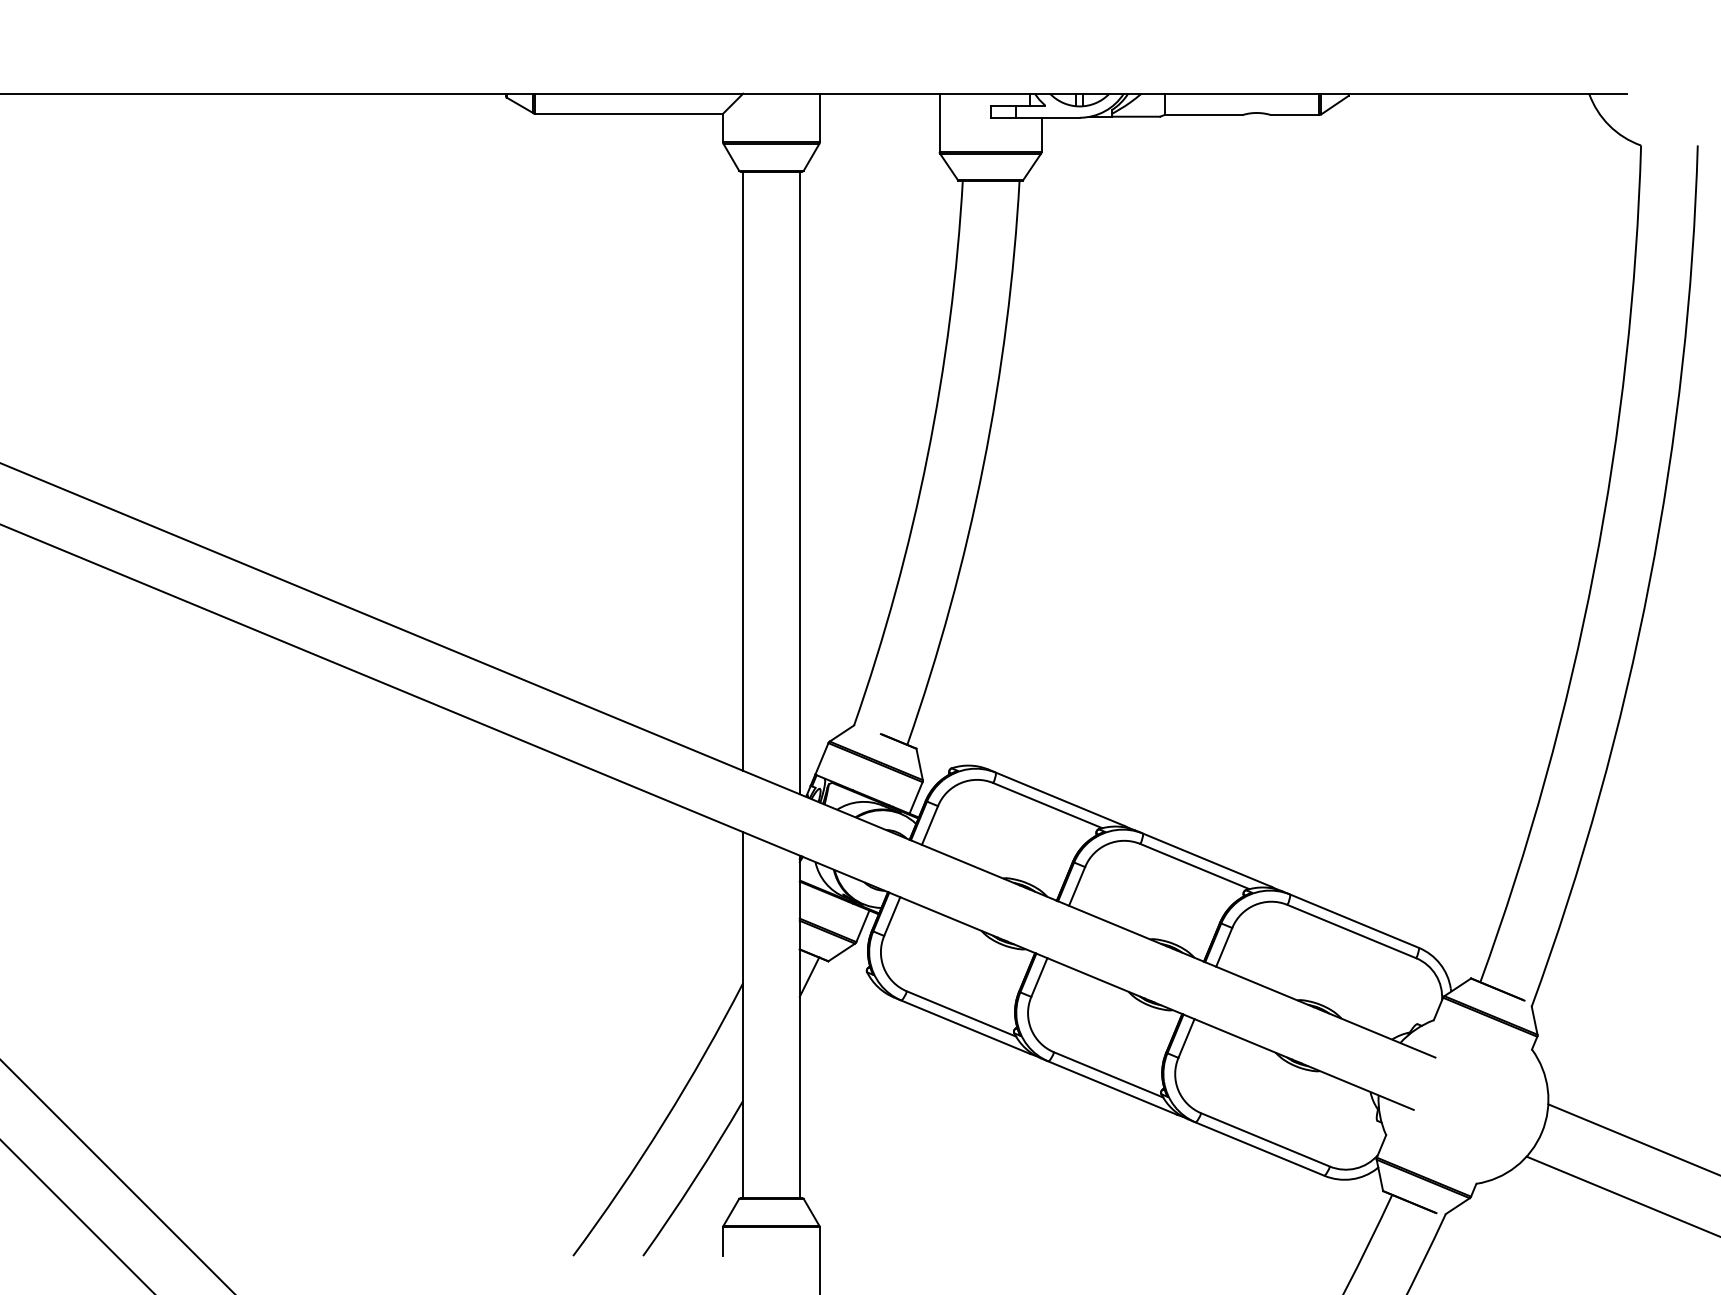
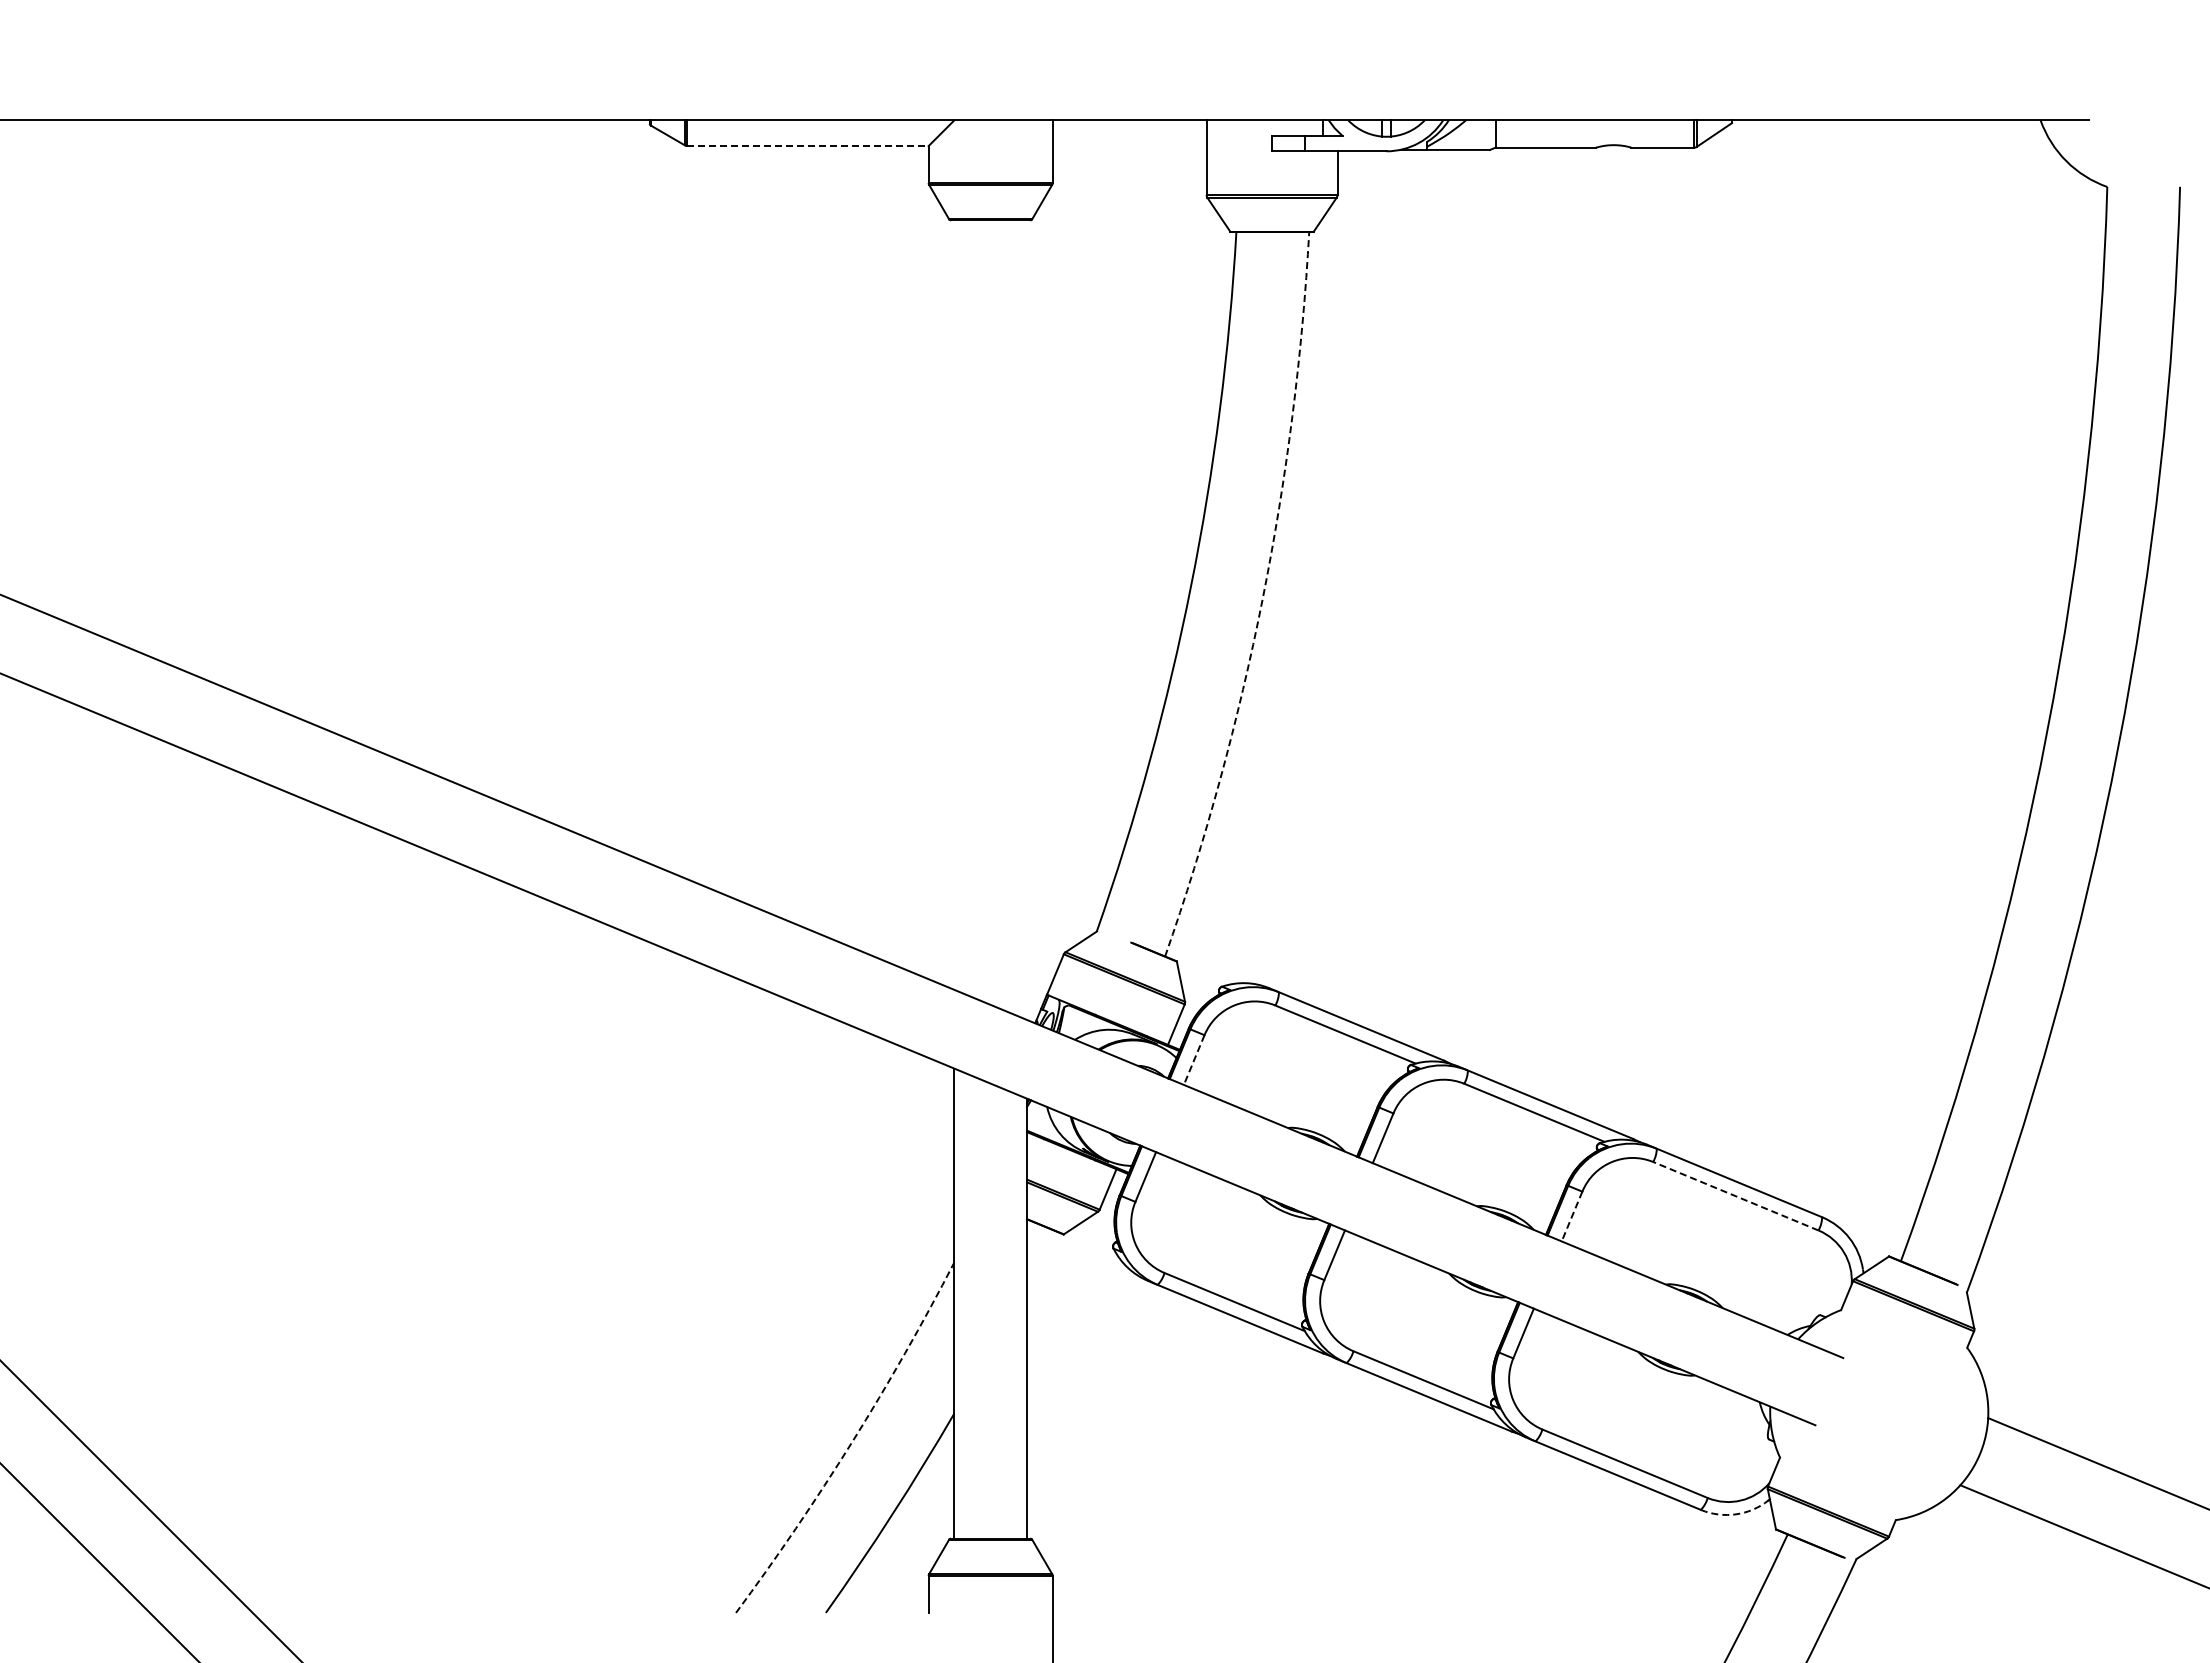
line: (628, 114) -> (807, 146), solid -> dashed
arc: (983, 466) -> (1262, 599), solid -> dashed
line: (743, 470) -> (954, 604), removed
line: (800, 482) -> (1027, 619), removed
line: (930, 825) -> (1194, 1060), solid -> dashed
line: (1351, 931) -> (1735, 1196), solid -> dashed
line: (1224, 947) -> (1572, 1216), solid -> dashed
line: (809, 976) -> (1039, 1254), removed
arc: (663, 1123) -> (852, 1442), solid -> dashed
arc: (1351, 1179) -> (1735, 1514), solid -> dashed

